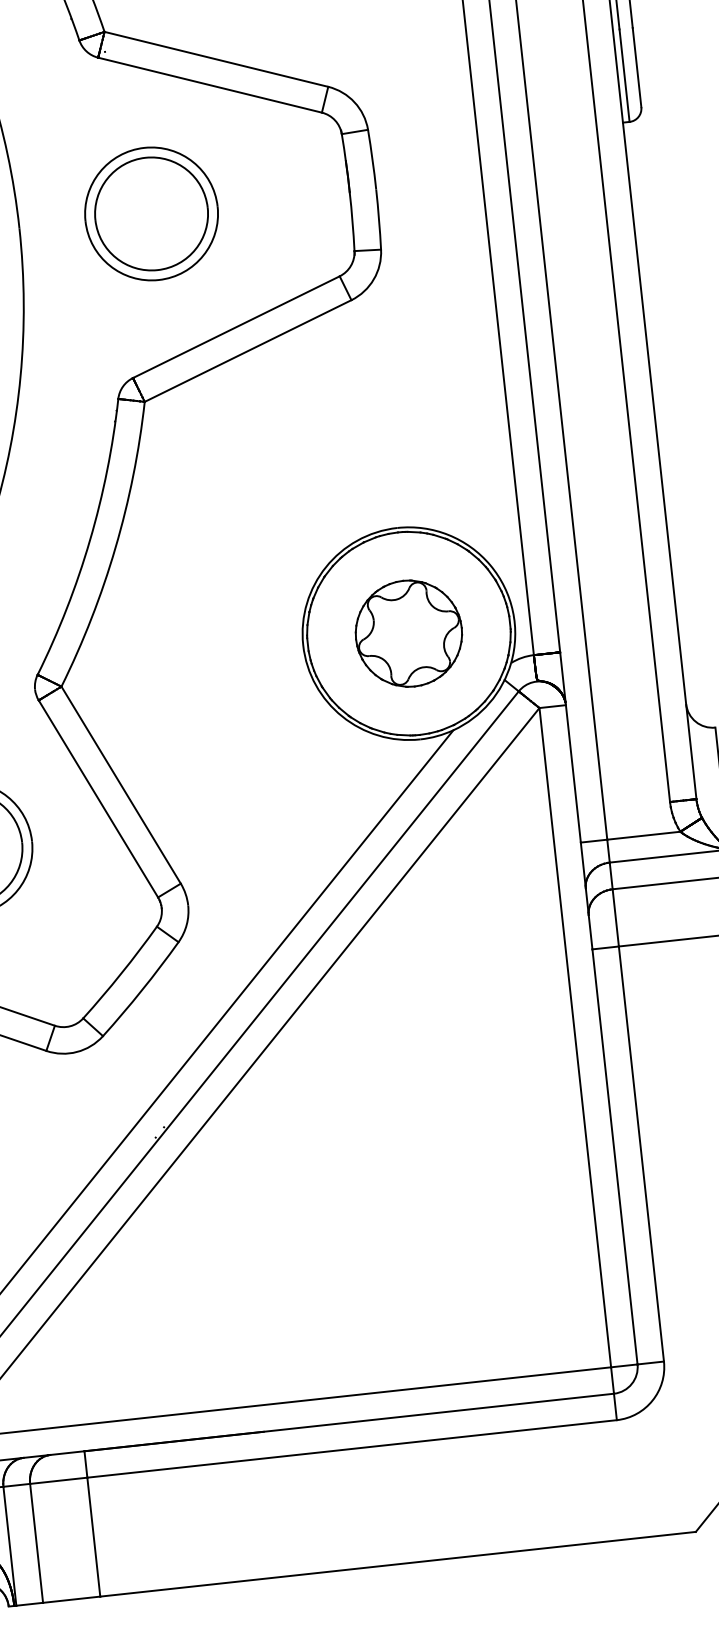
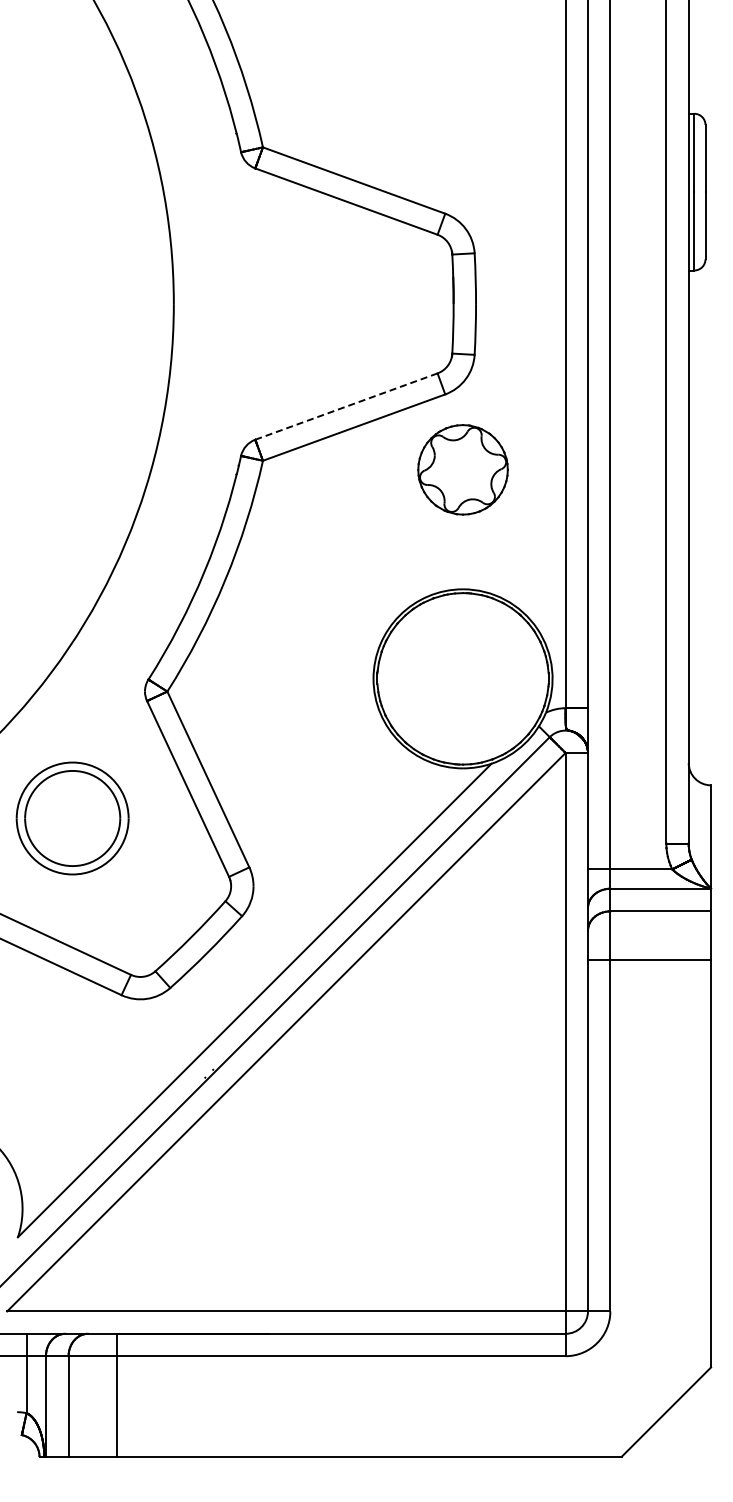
part: (151, 213) -> (285, 303), removed
line: (236, 327) -> (346, 406), solid -> dashed
part: (408, 633) -> (462, 469), moved

